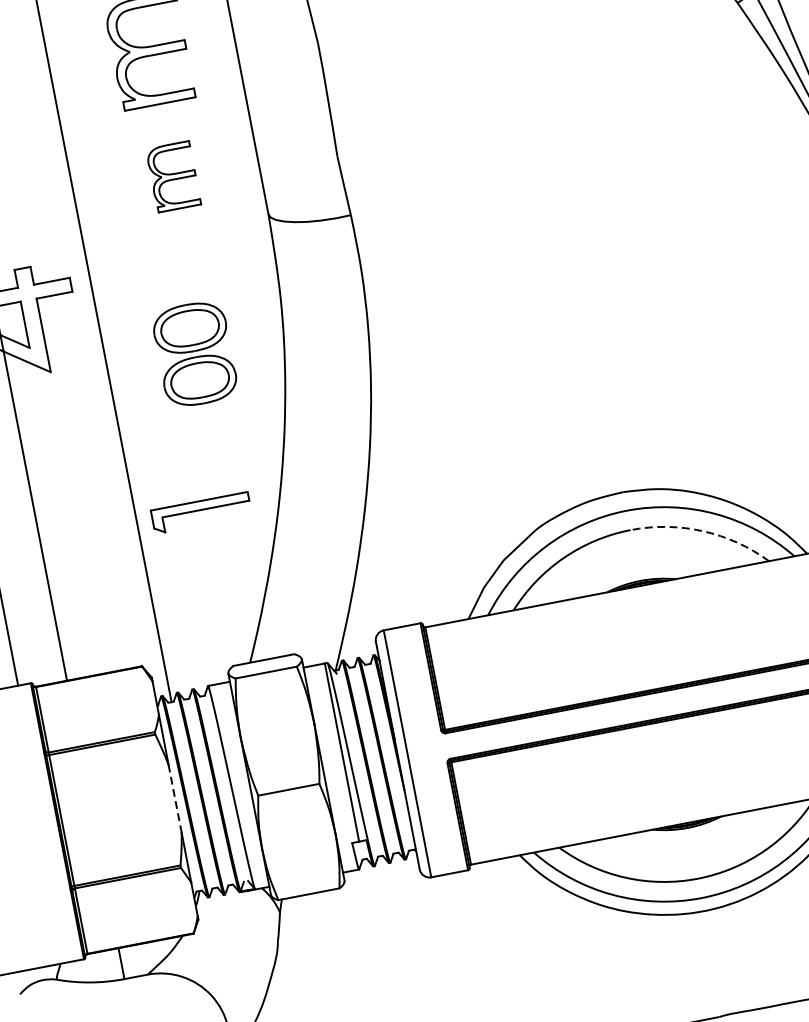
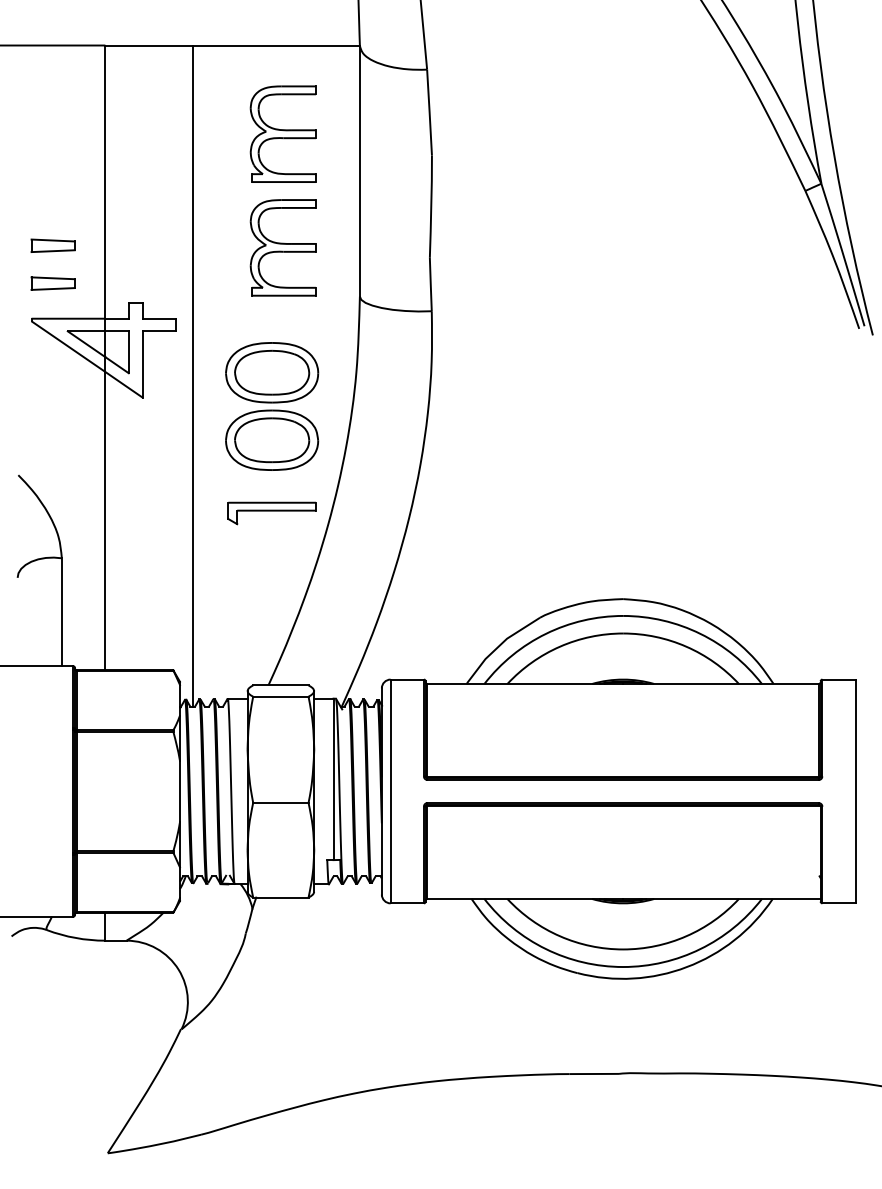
part: (172, 176) -> (282, 247), size x1.67
part: (195, 354) -> (272, 406), size x1.43
part: (200, 513) -> (271, 513), moved
arc: (703, 530) -> (686, 646), dashed -> solid
line: (175, 798) -> (180, 791), dashed -> solid

